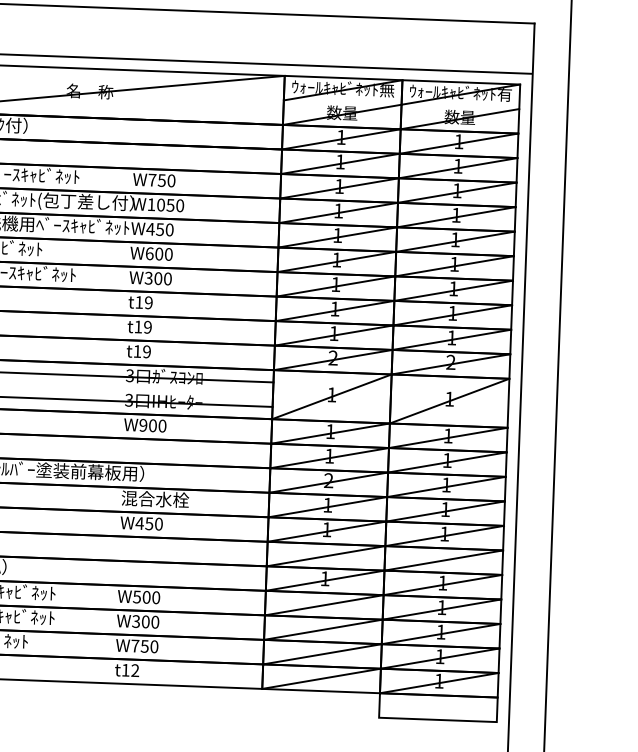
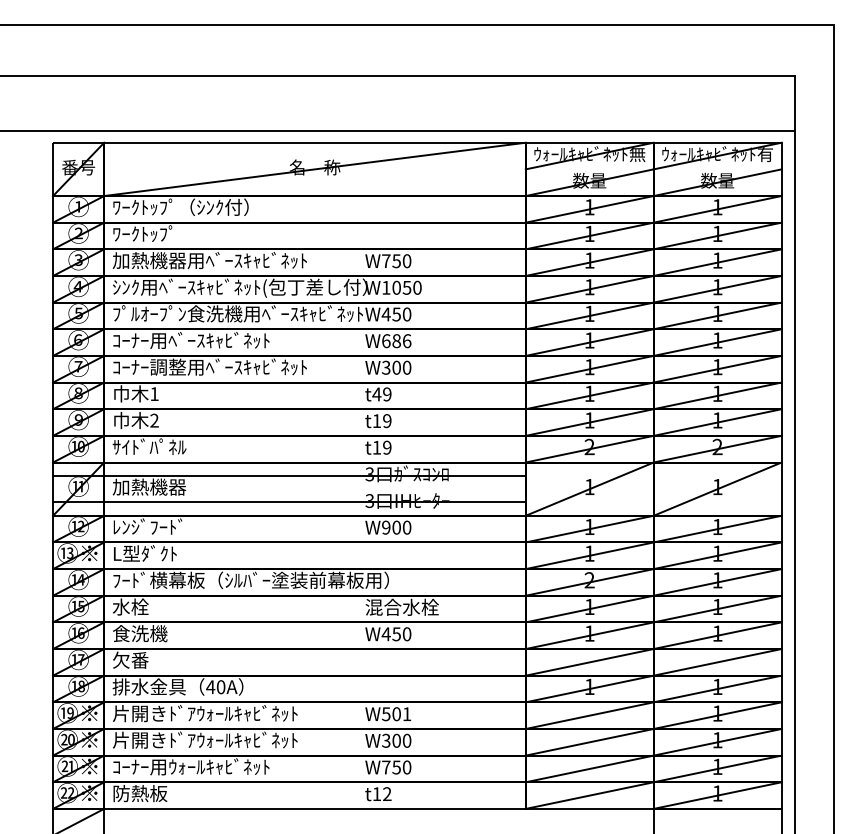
text: (163, 253) -> (401, 340), W600 -> W686
text: (138, 302) -> (376, 394), t19 -> t49
text: (155, 598) -> (406, 714), W500 -> W501

